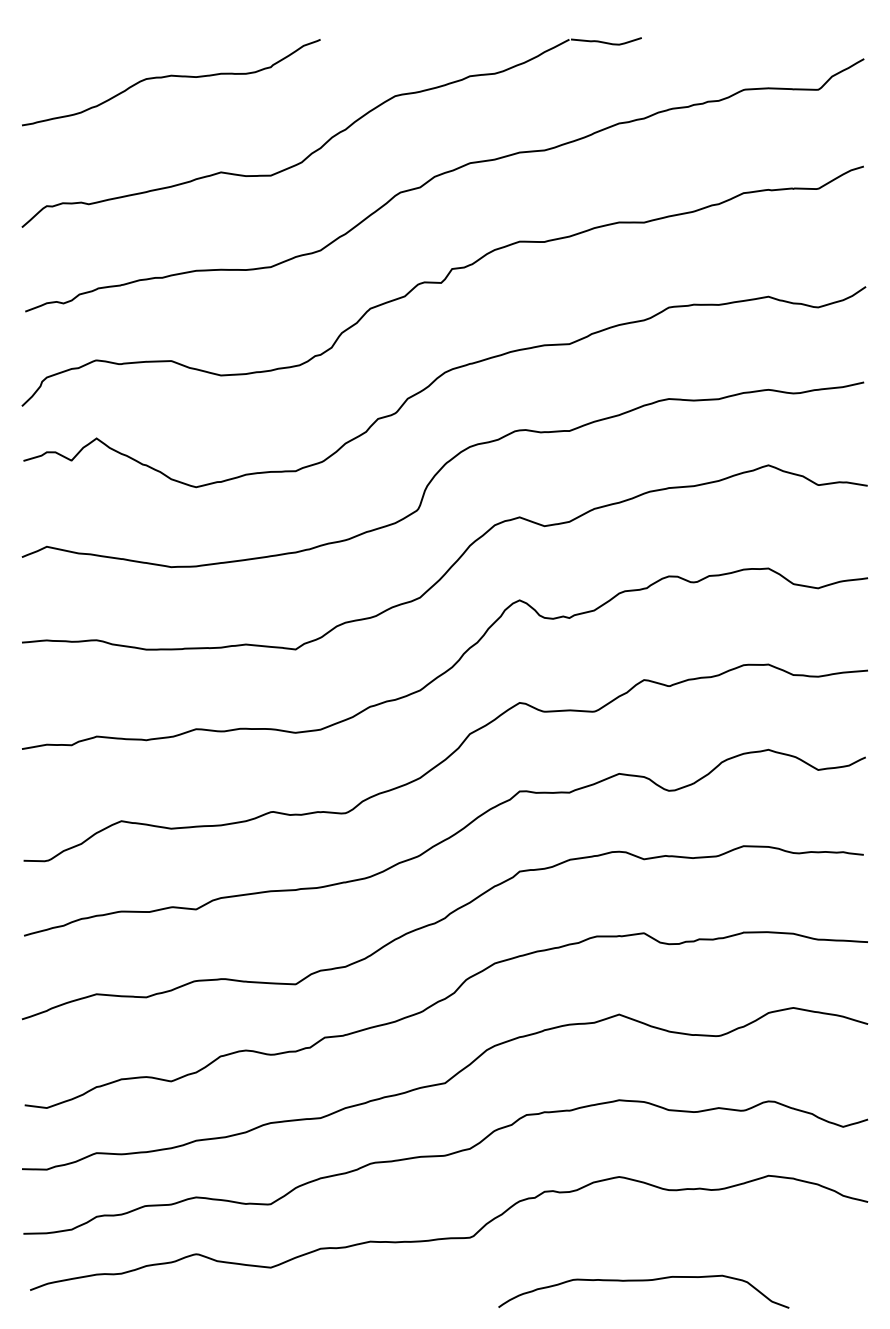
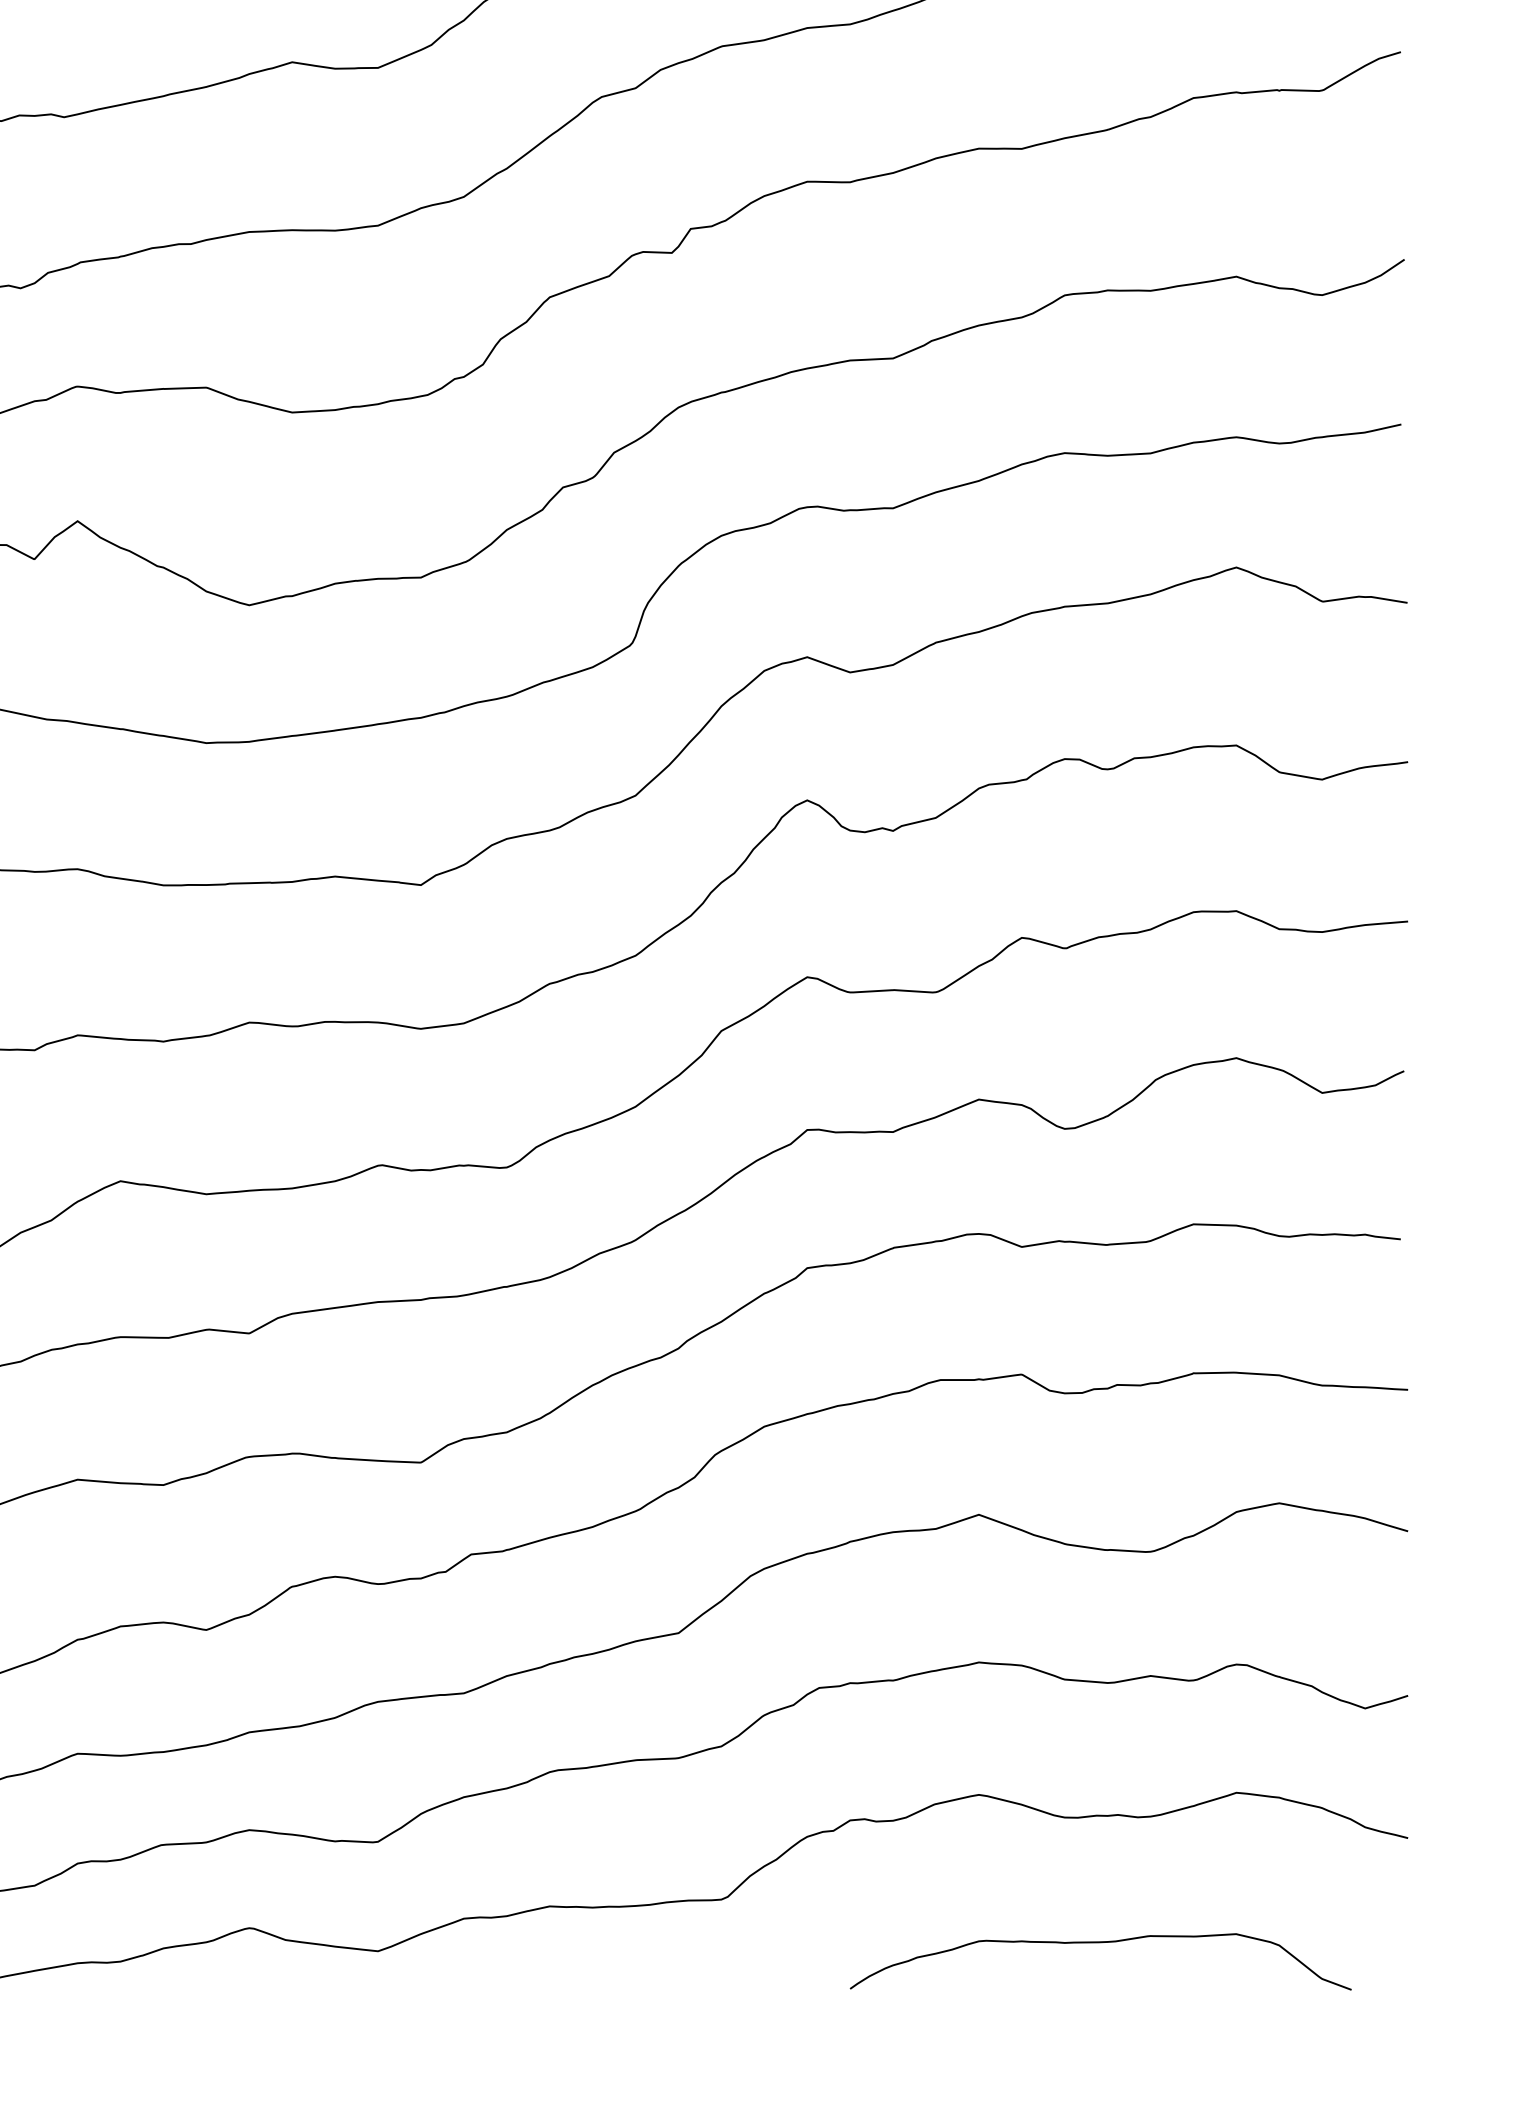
curve: (643, 1281) -> (1100, 1944), moved

